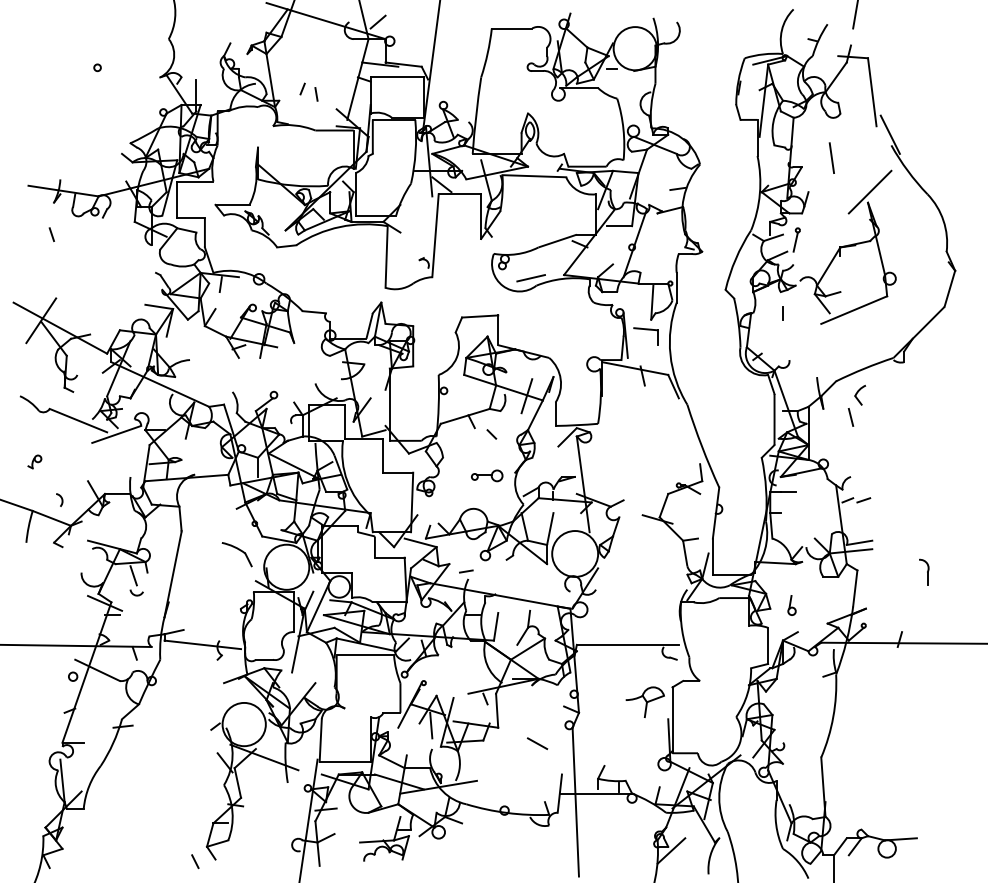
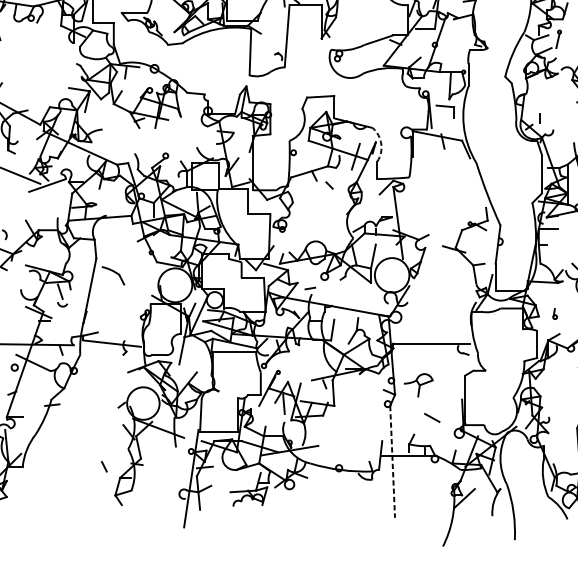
line: (530, 278) -> (358, 68), removed
line: (782, 313) -> (539, 118), moved
arc: (560, 379) -> (381, 144), solid -> dashed
part: (487, 475) -> (326, 216), removed
part: (236, 554) -> (112, 275), moved
part: (791, 605) -> (554, 314), size x0.7
part: (644, 701) -> (417, 384), moved
line: (537, 743) -> (432, 417), moved
line: (575, 802) -> (392, 462), solid -> dashed
line: (195, 861) -> (104, 466), moved

